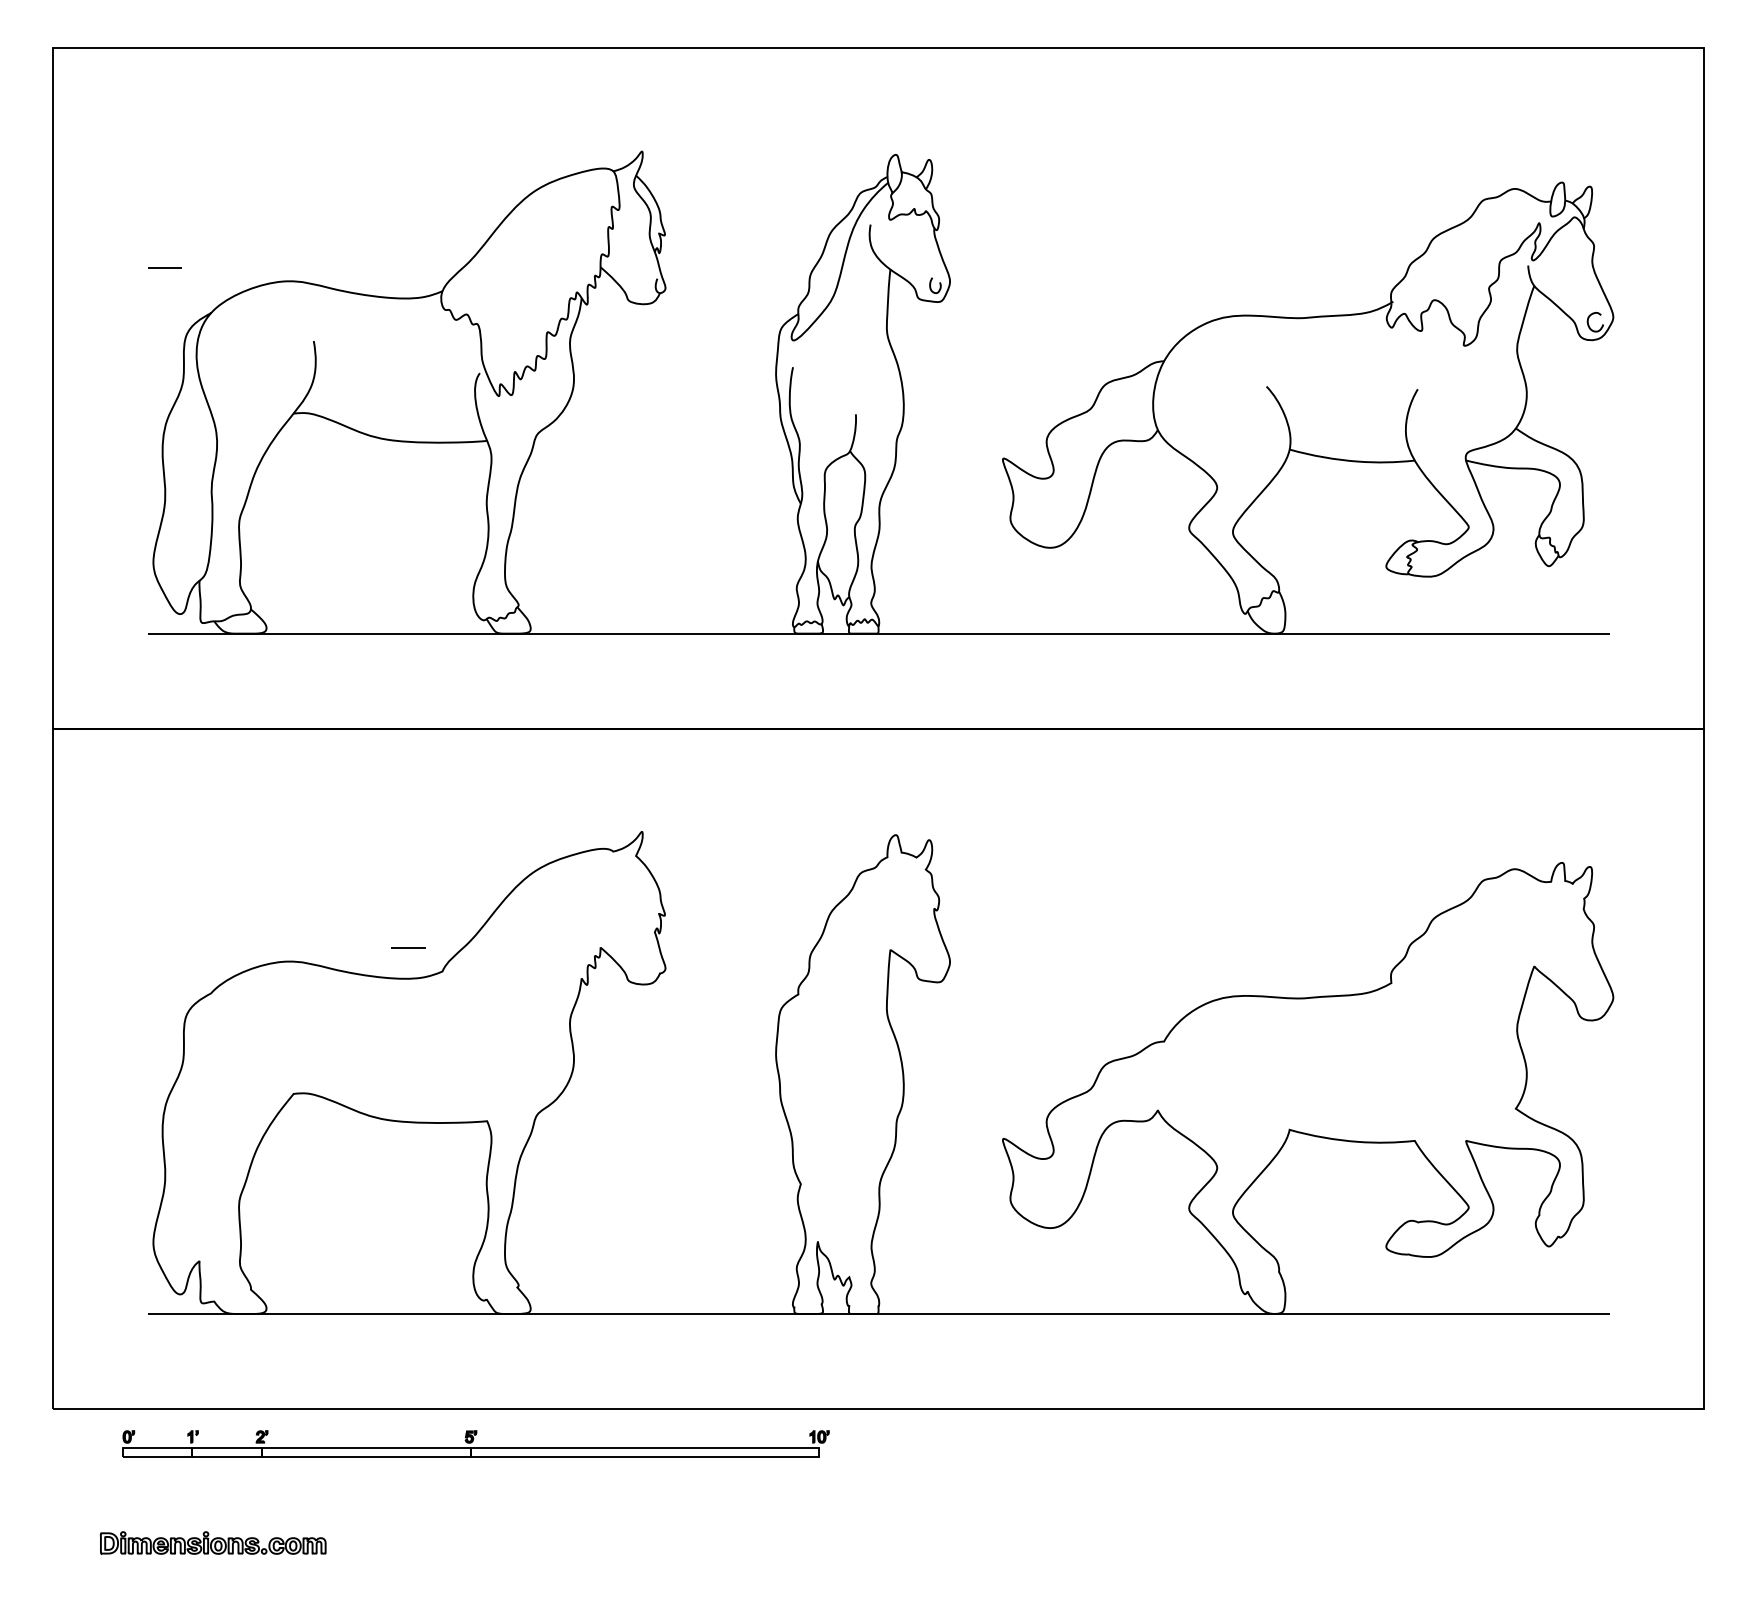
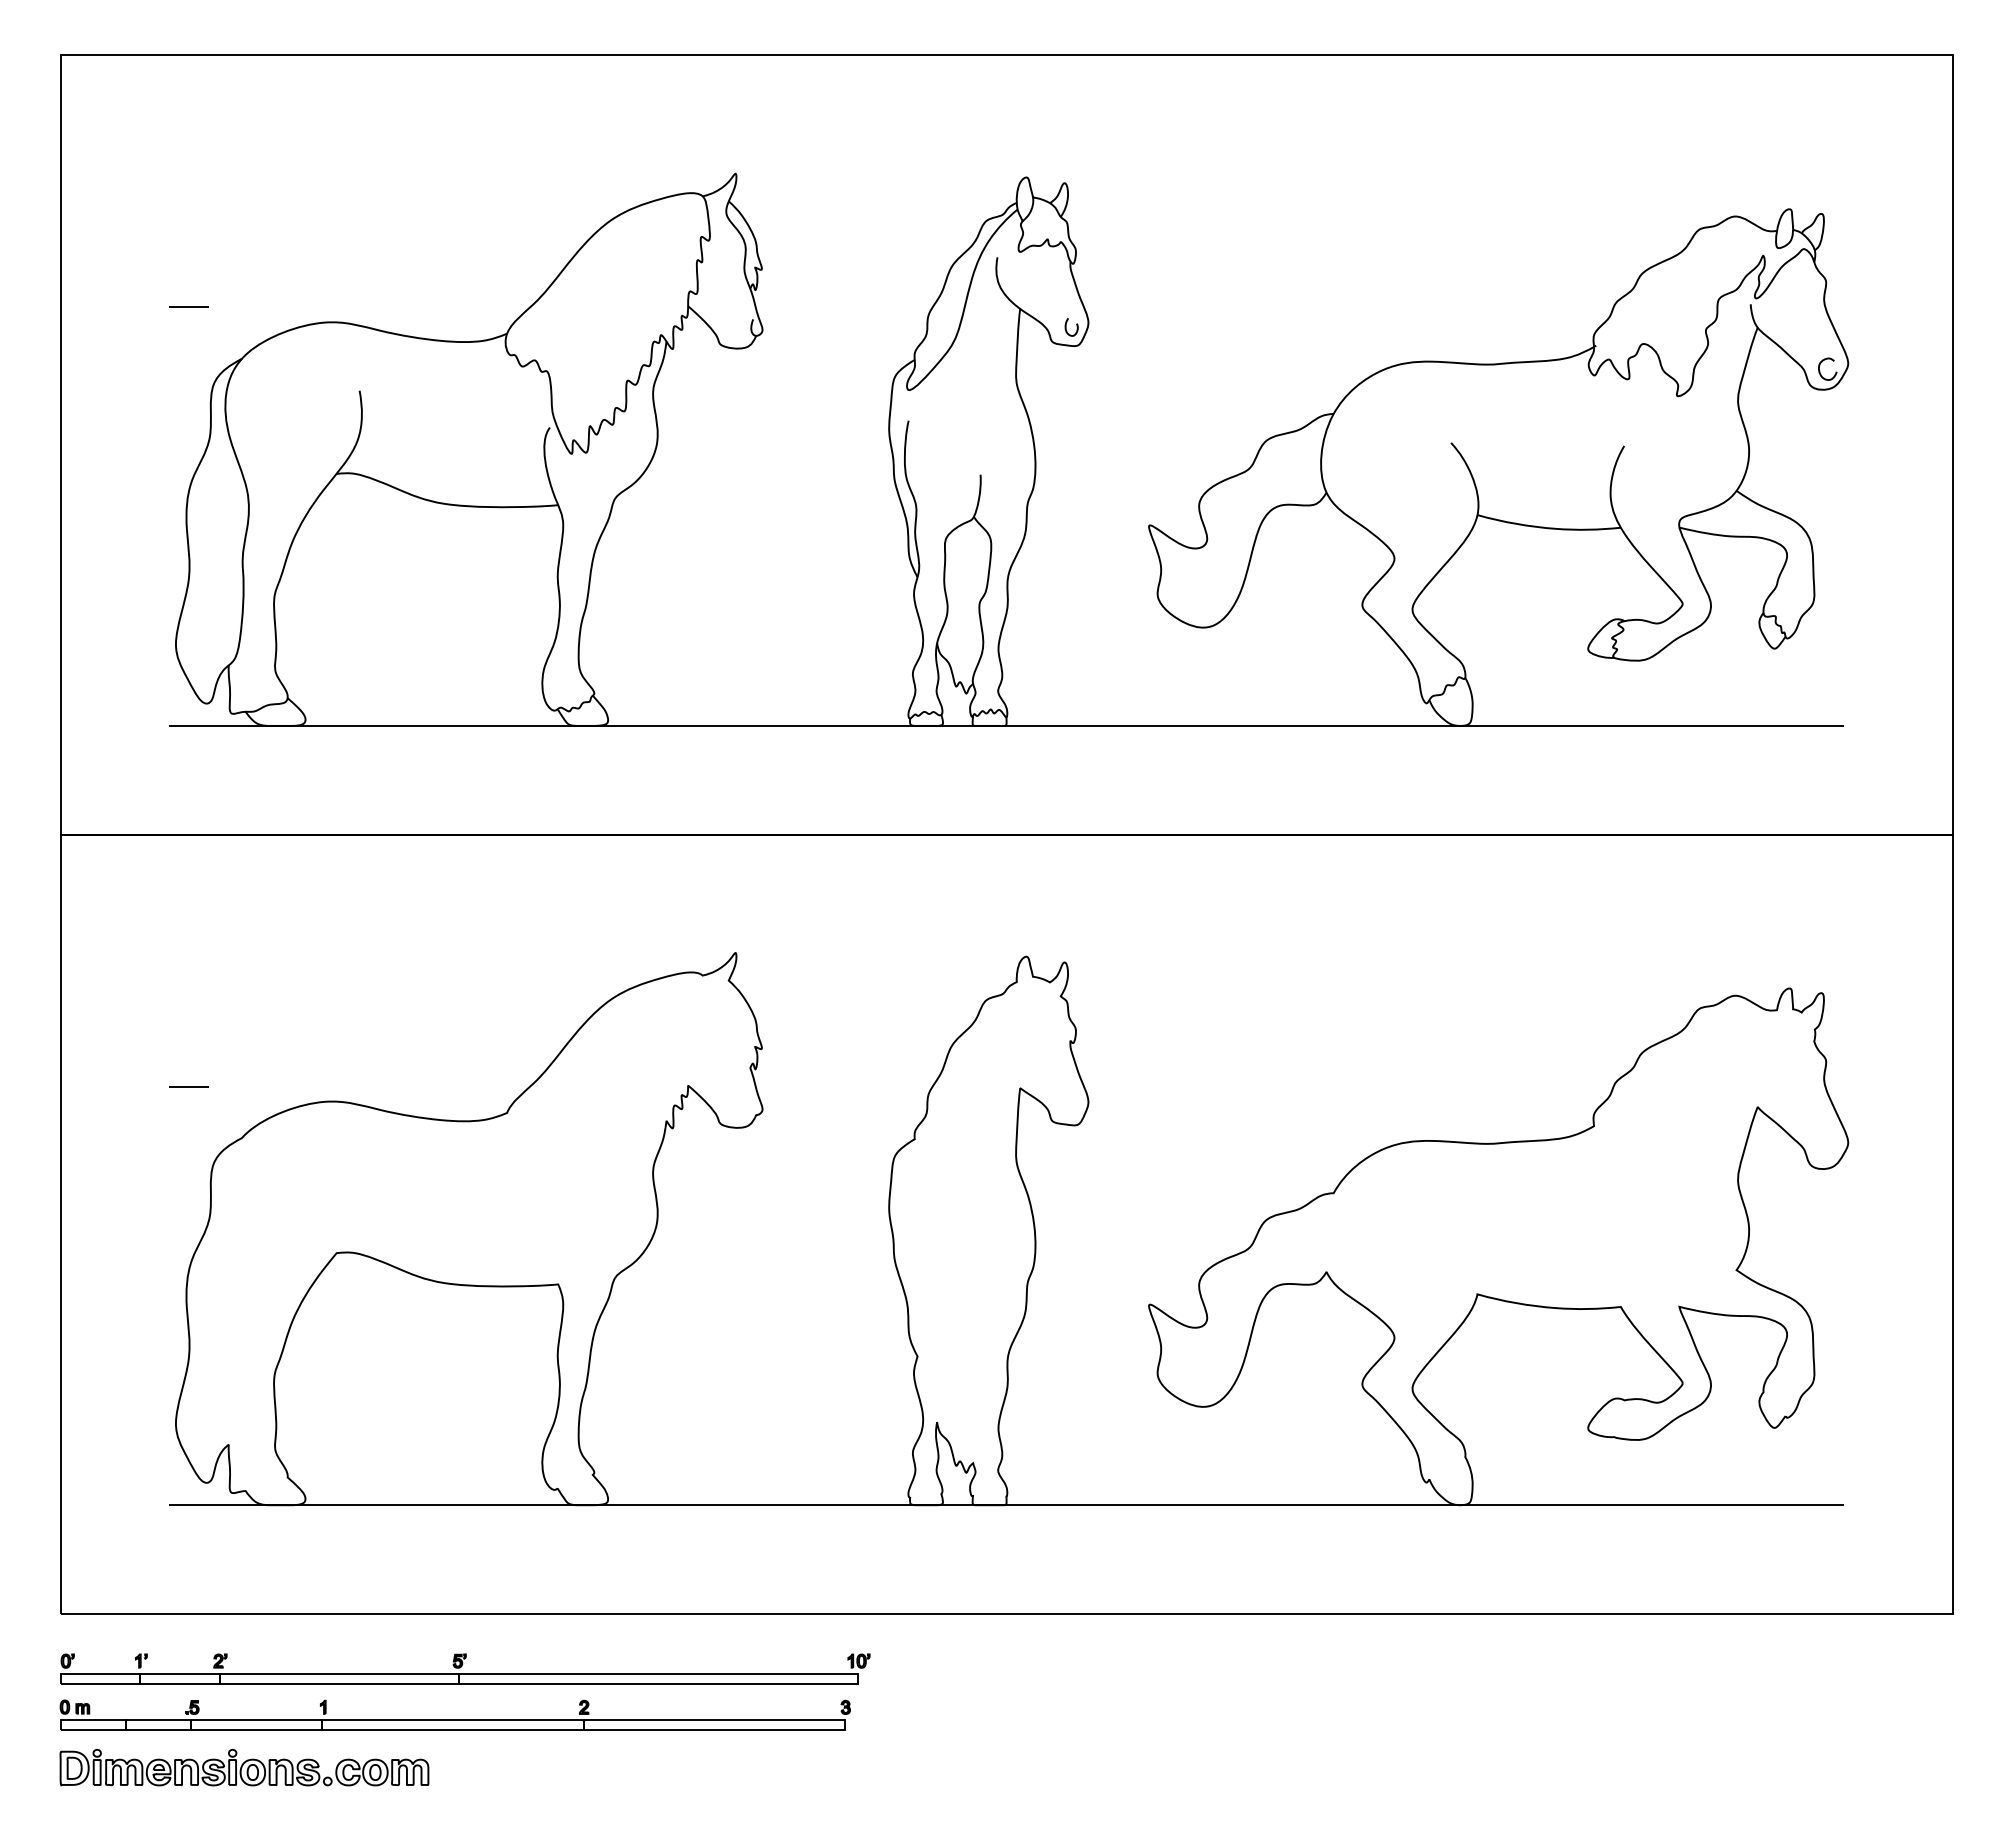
line: (407, 948) -> (188, 1086), moved
part: (476, 1443) -> (465, 1668), moved
part: (396, 1496) -> (454, 1714), added
part: (213, 1542) -> (244, 1767), size x1.43

